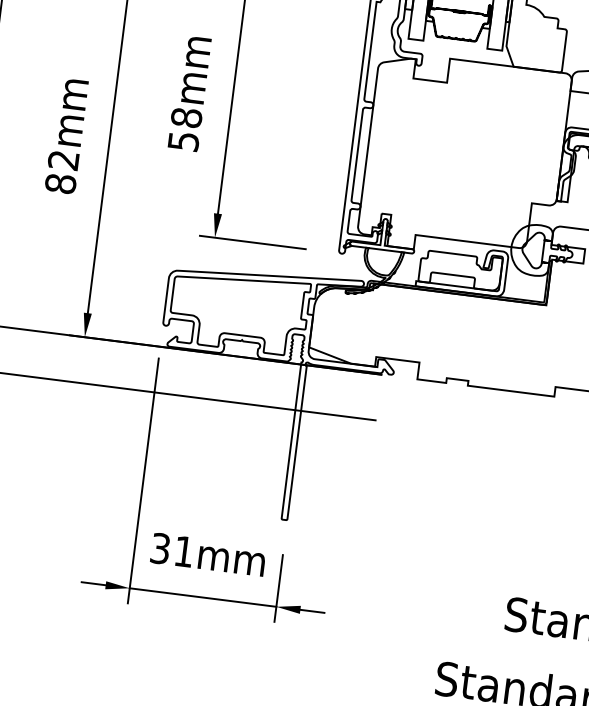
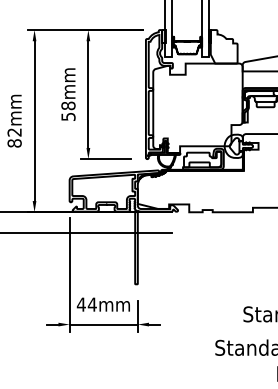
text: (171, 549) -> (86, 304), 31mm -> 44mm

